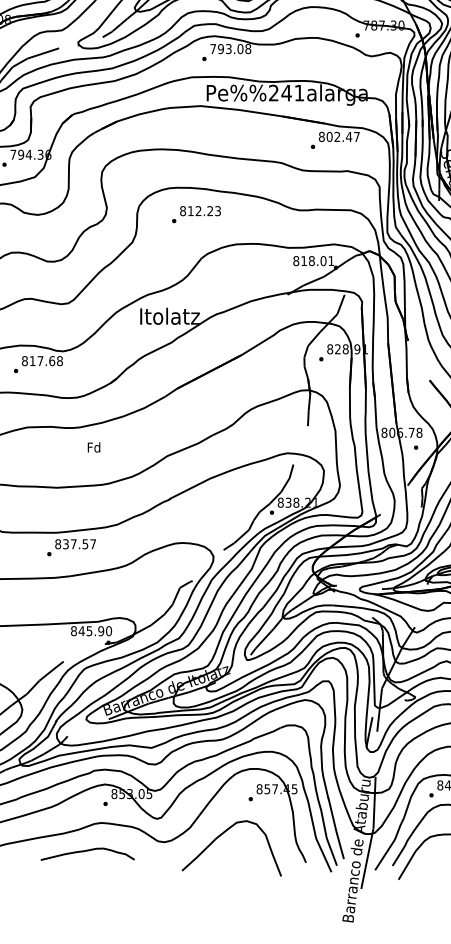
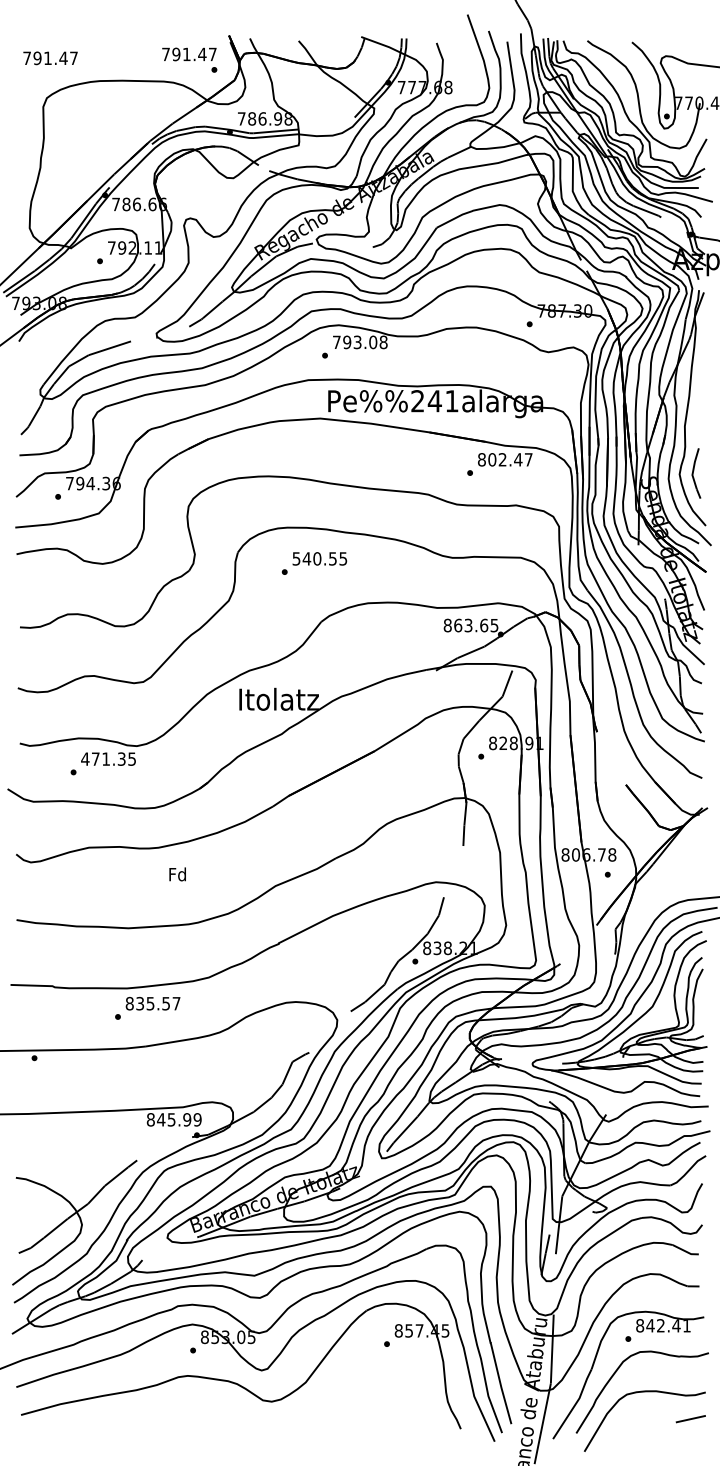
text: (200, 210) -> (319, 558), 812.23 -> 540.55
text: (317, 261) -> (476, 625), 818.01 -> 863.65
text: (42, 360) -> (108, 758), 817.68 -> 471.35
text: (73, 544) -> (150, 1003), 837.57 -> 835.57
text: (108, 630) -> (197, 1119), 845.90 -> 845.99
curve: (222, 834) -> (349, 1391), removed
curve: (87, 851) -> (169, 1413), removed

